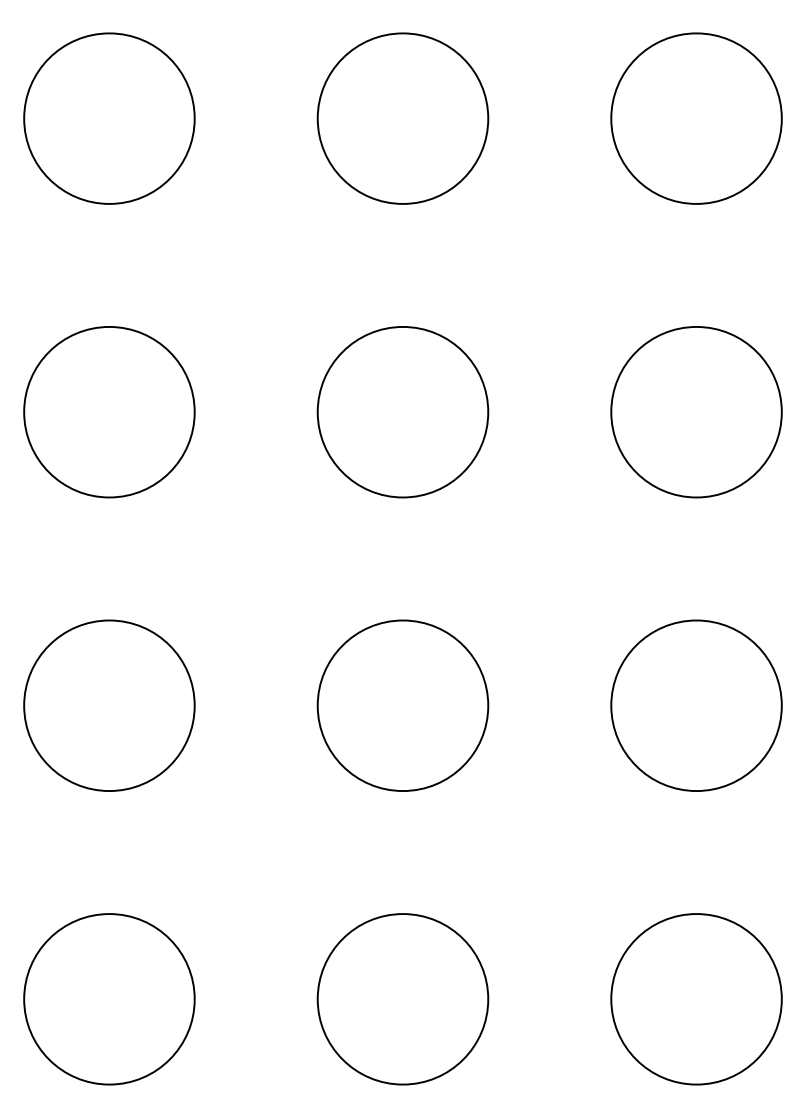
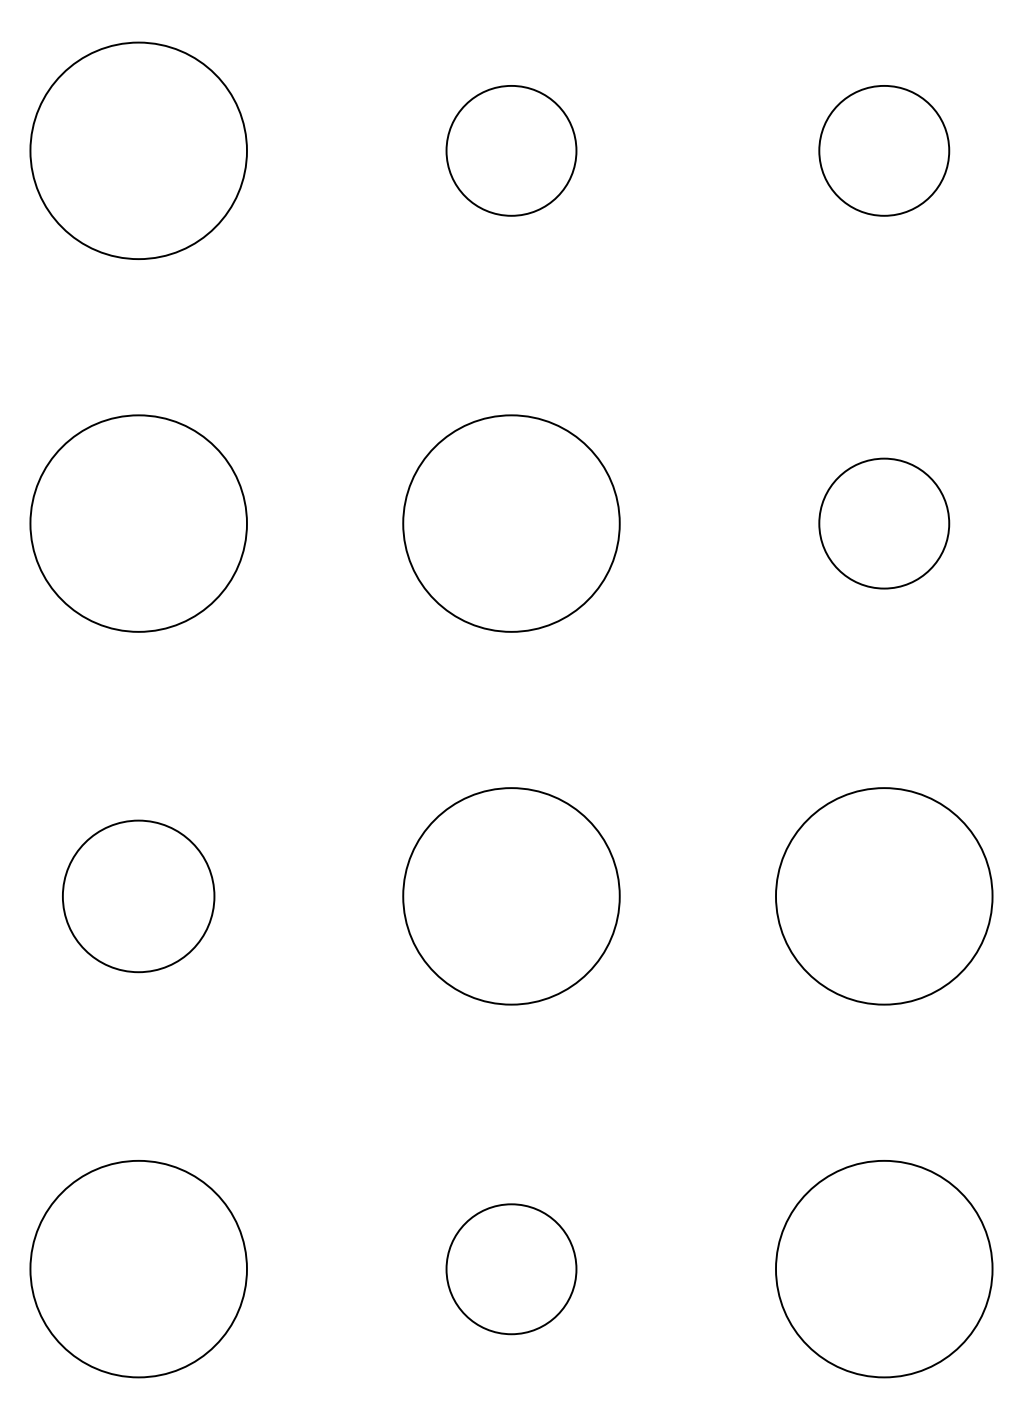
circle: (403, 118) -> (511, 150), size x0.6
circle: (696, 118) -> (884, 150), size x0.6
circle: (696, 412) -> (884, 523), size x0.6
circle: (109, 705) -> (138, 896), size x0.7
circle: (403, 999) -> (511, 1269), size x0.6

